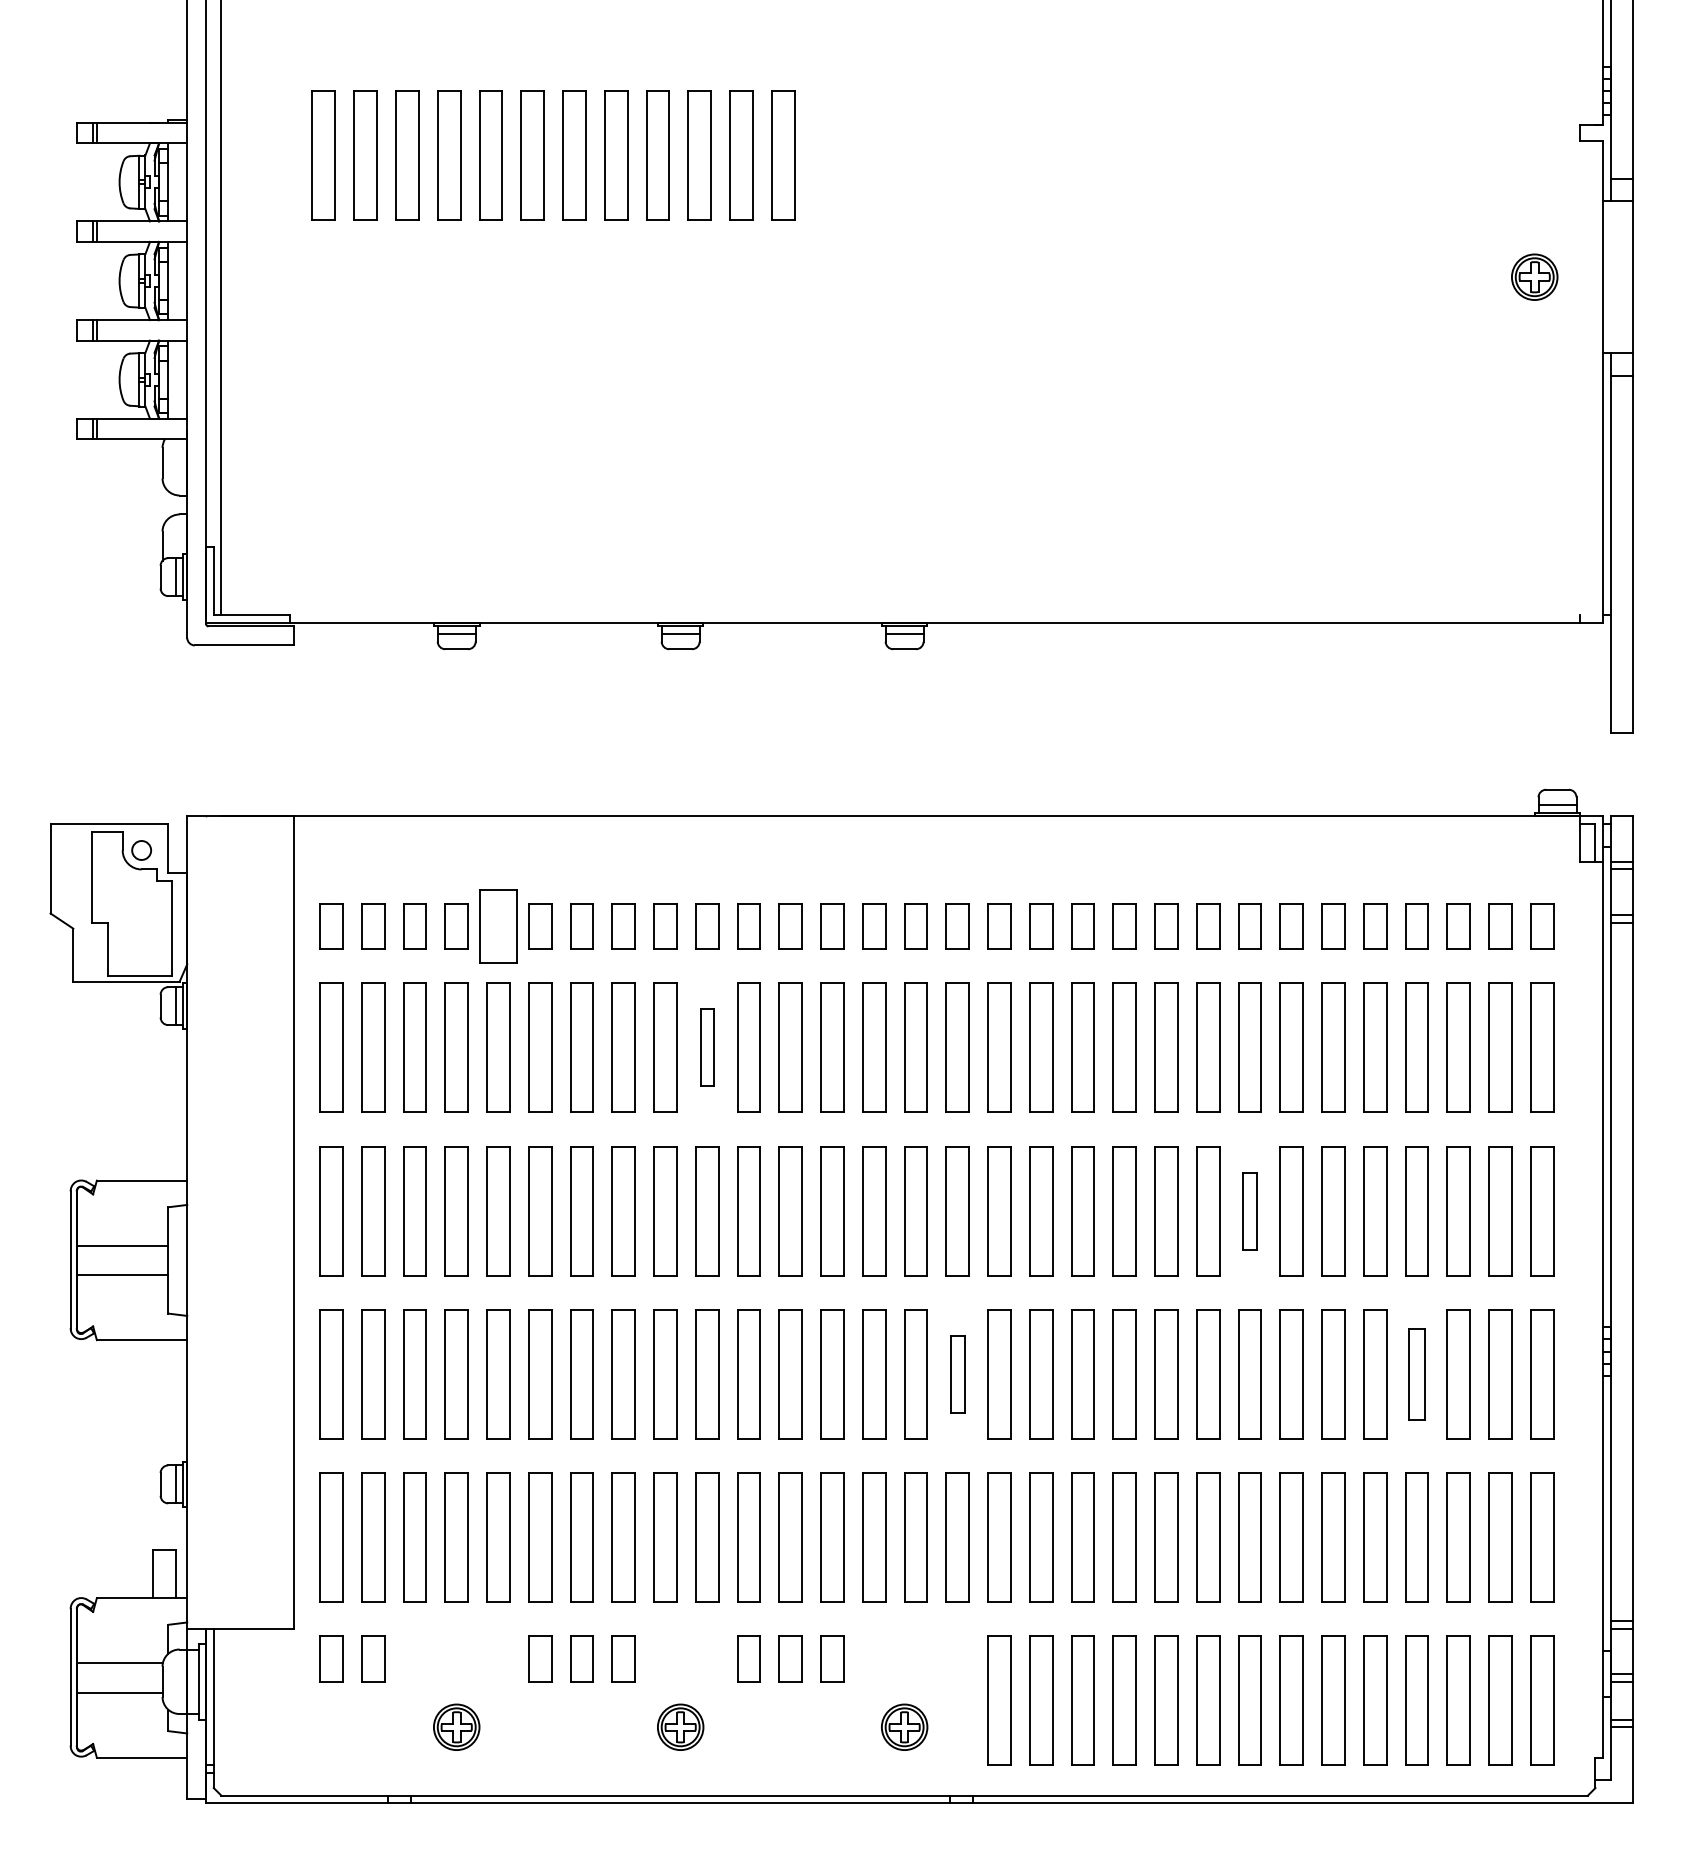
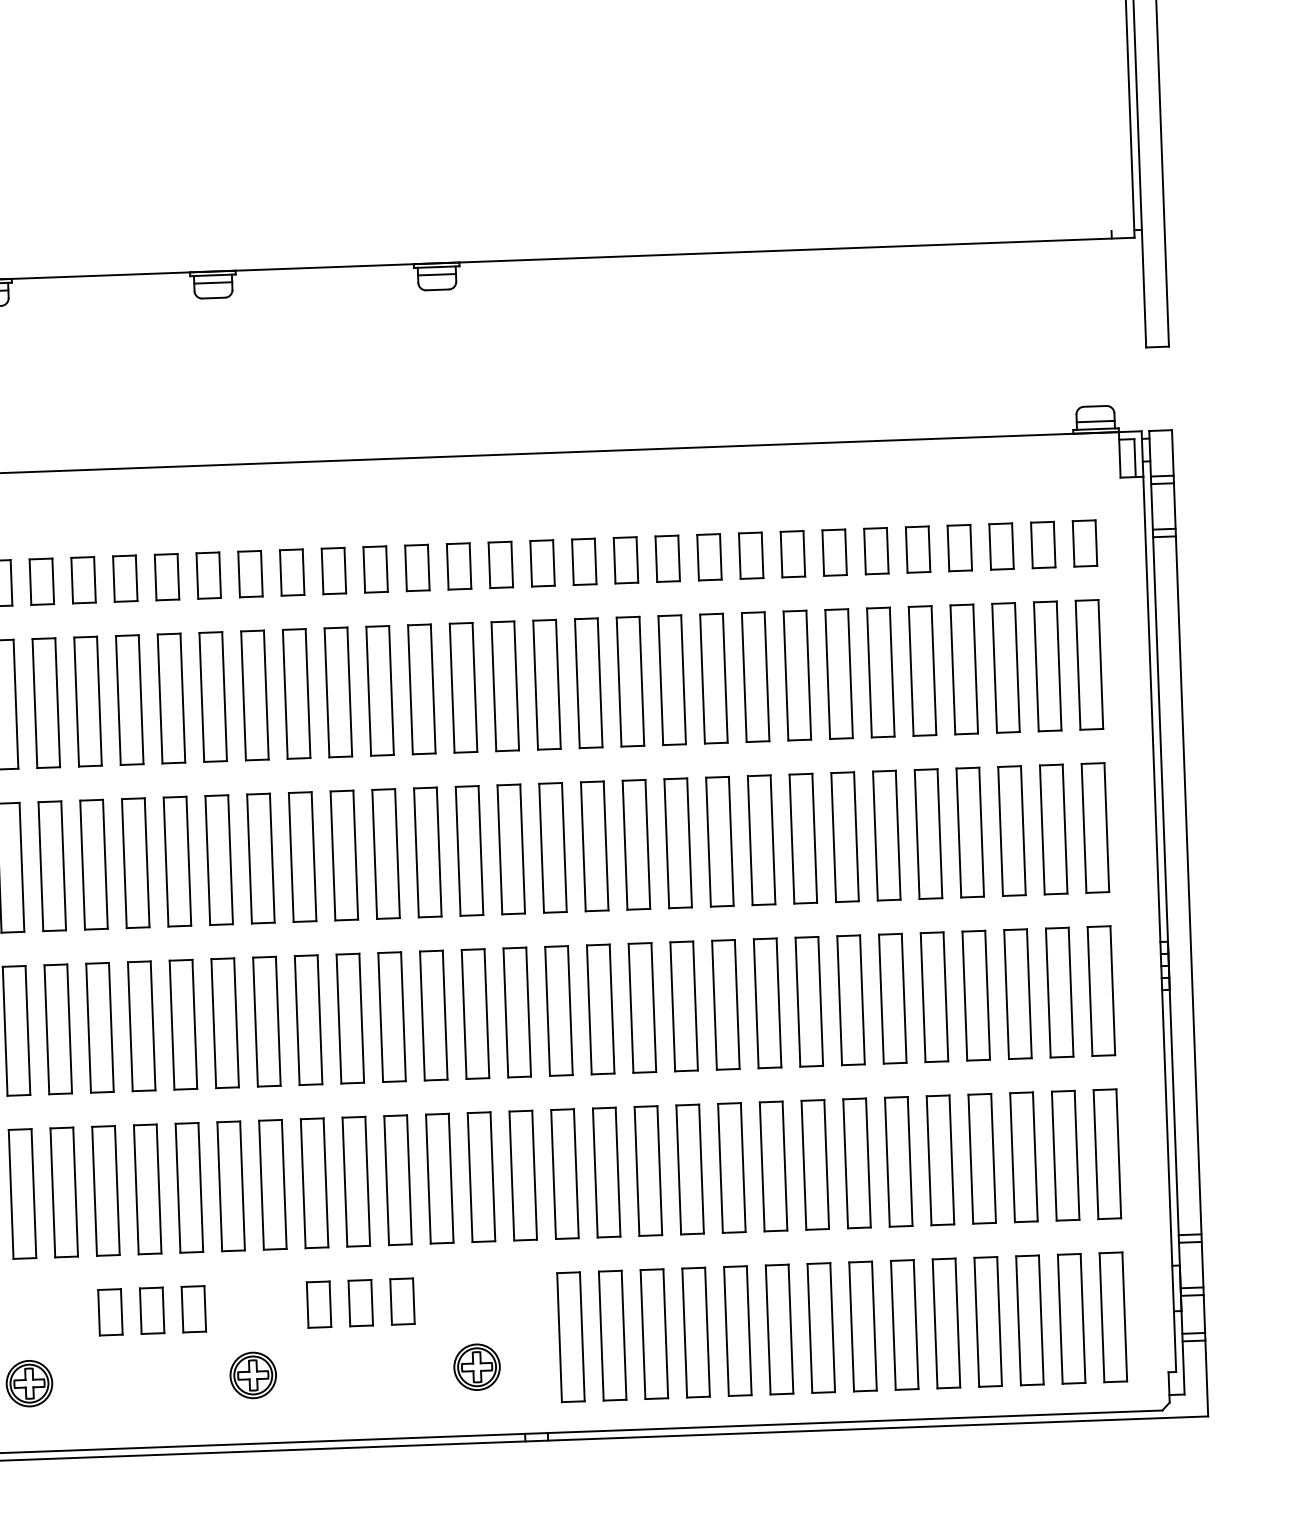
part: (498, 926) -> (41, 581), size x0.62
part: (707, 1047) -> (255, 695), size x1.67
part: (1249, 1211) -> (802, 839), size x1.67
part: (957, 1374) -> (516, 1012), size x1.67
part: (1416, 1374) -> (975, 995), size x1.43

